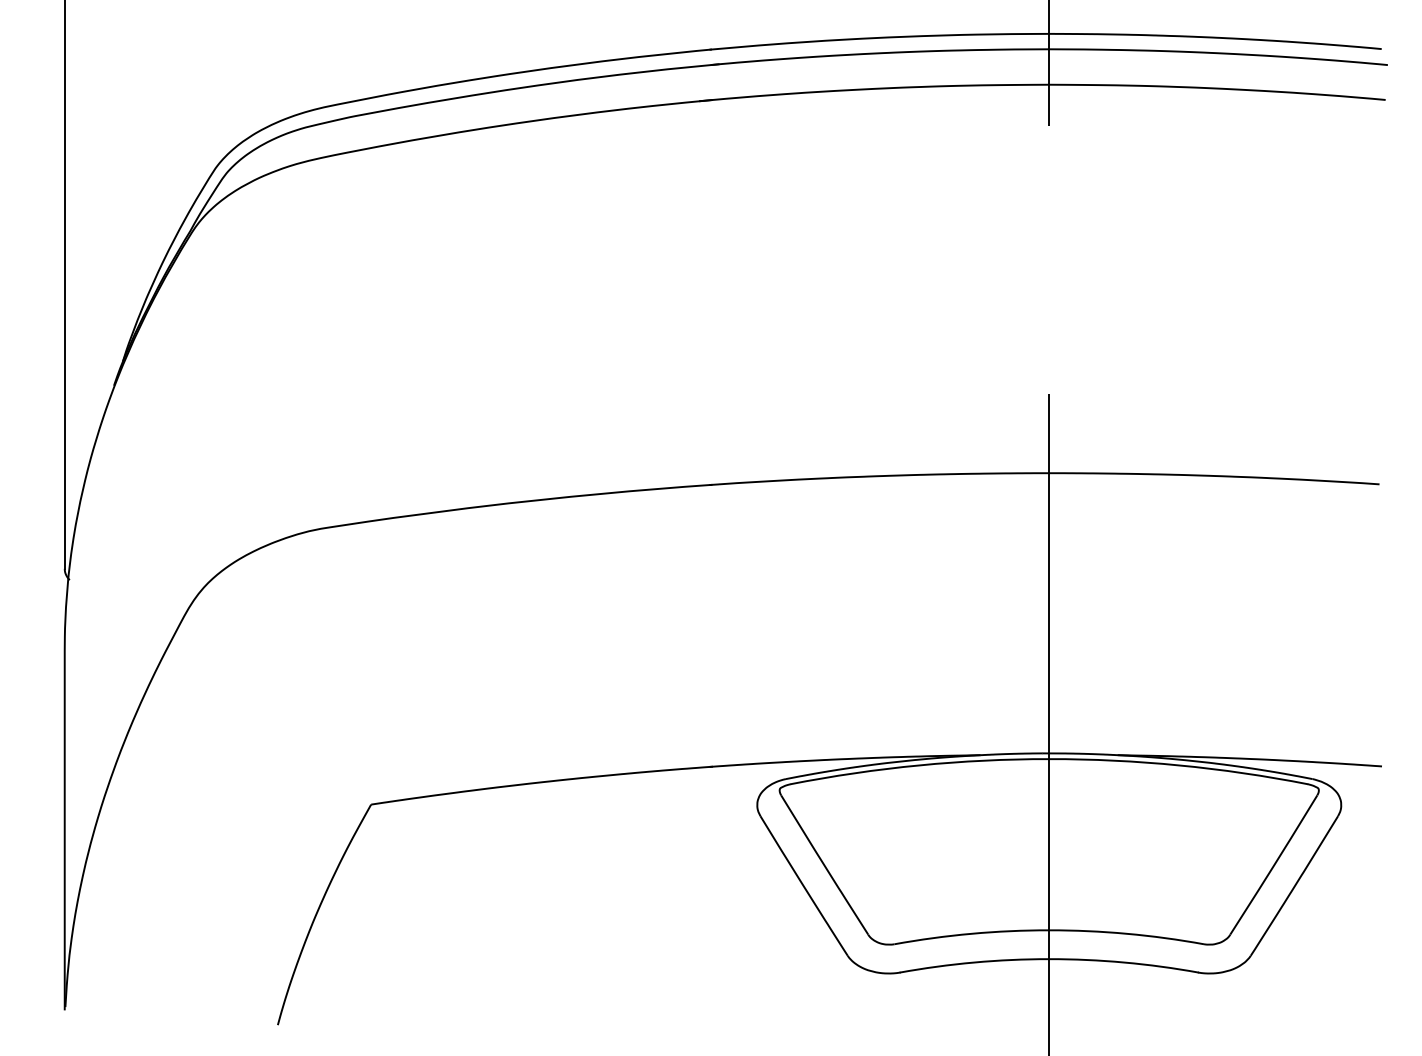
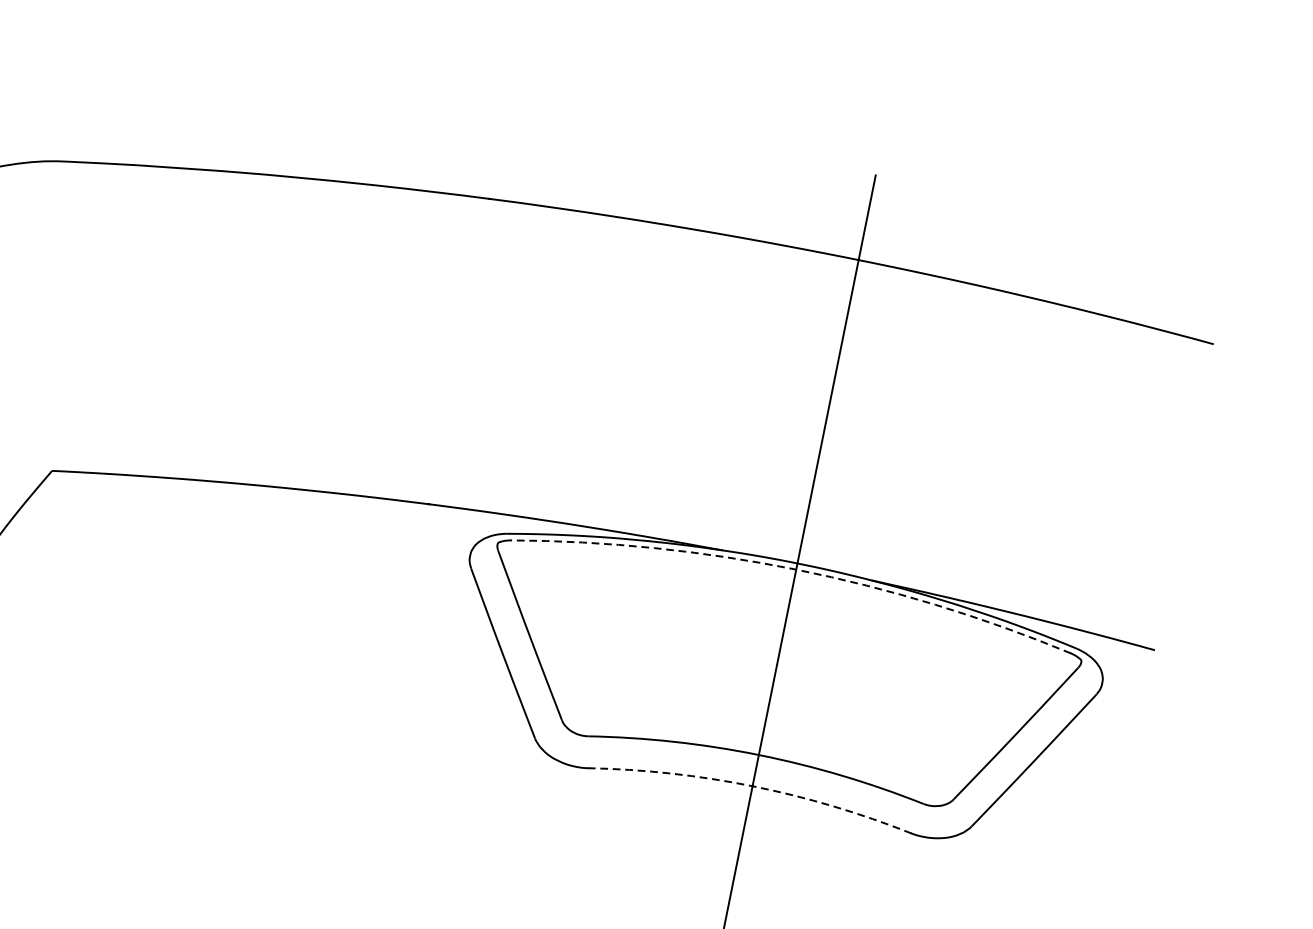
arc: (1049, 759) -> (796, 570), solid -> dashed
arc: (1049, 959) -> (752, 786), solid -> dashed

